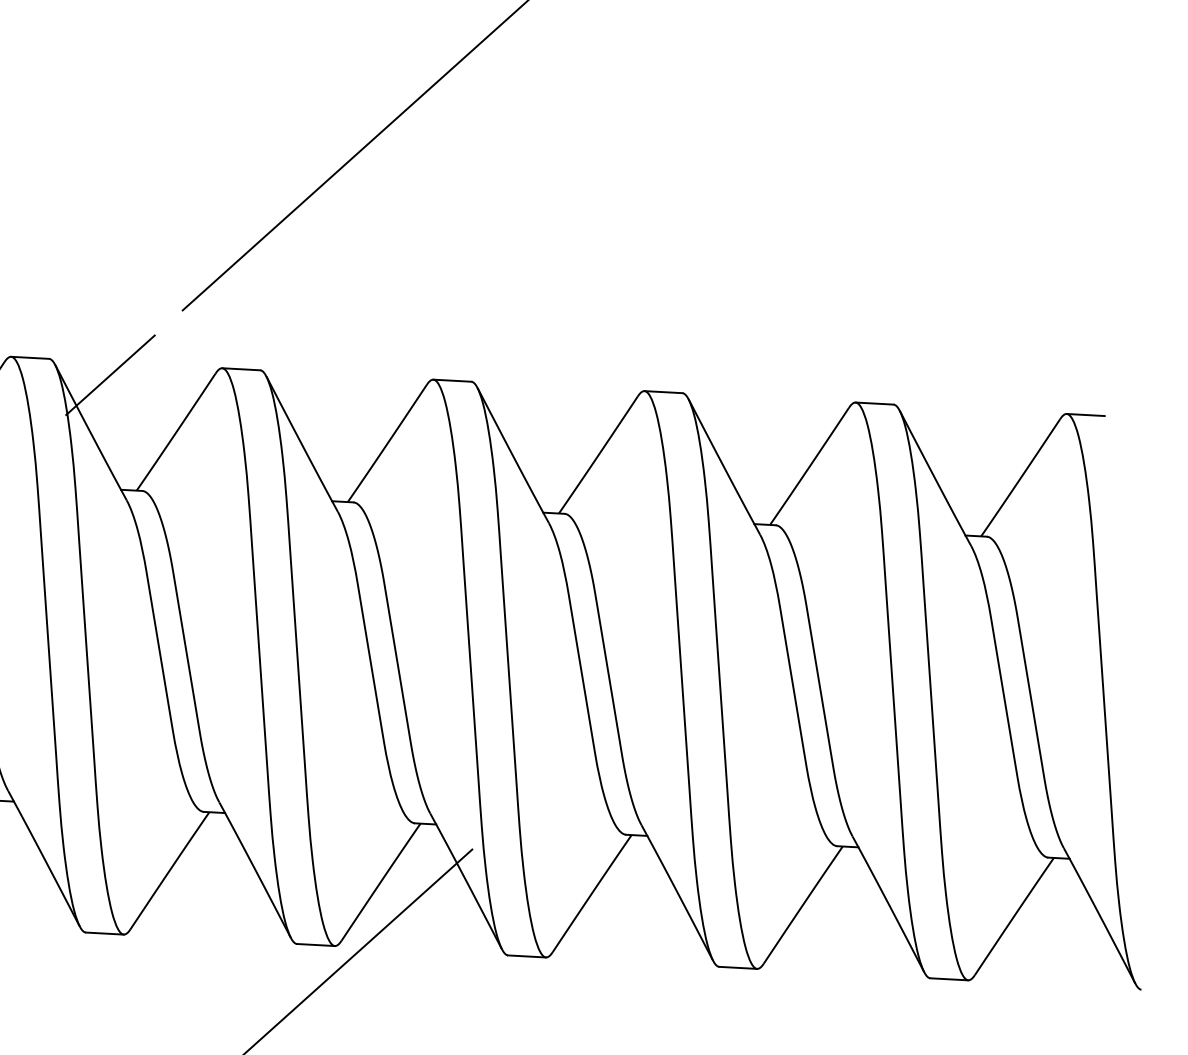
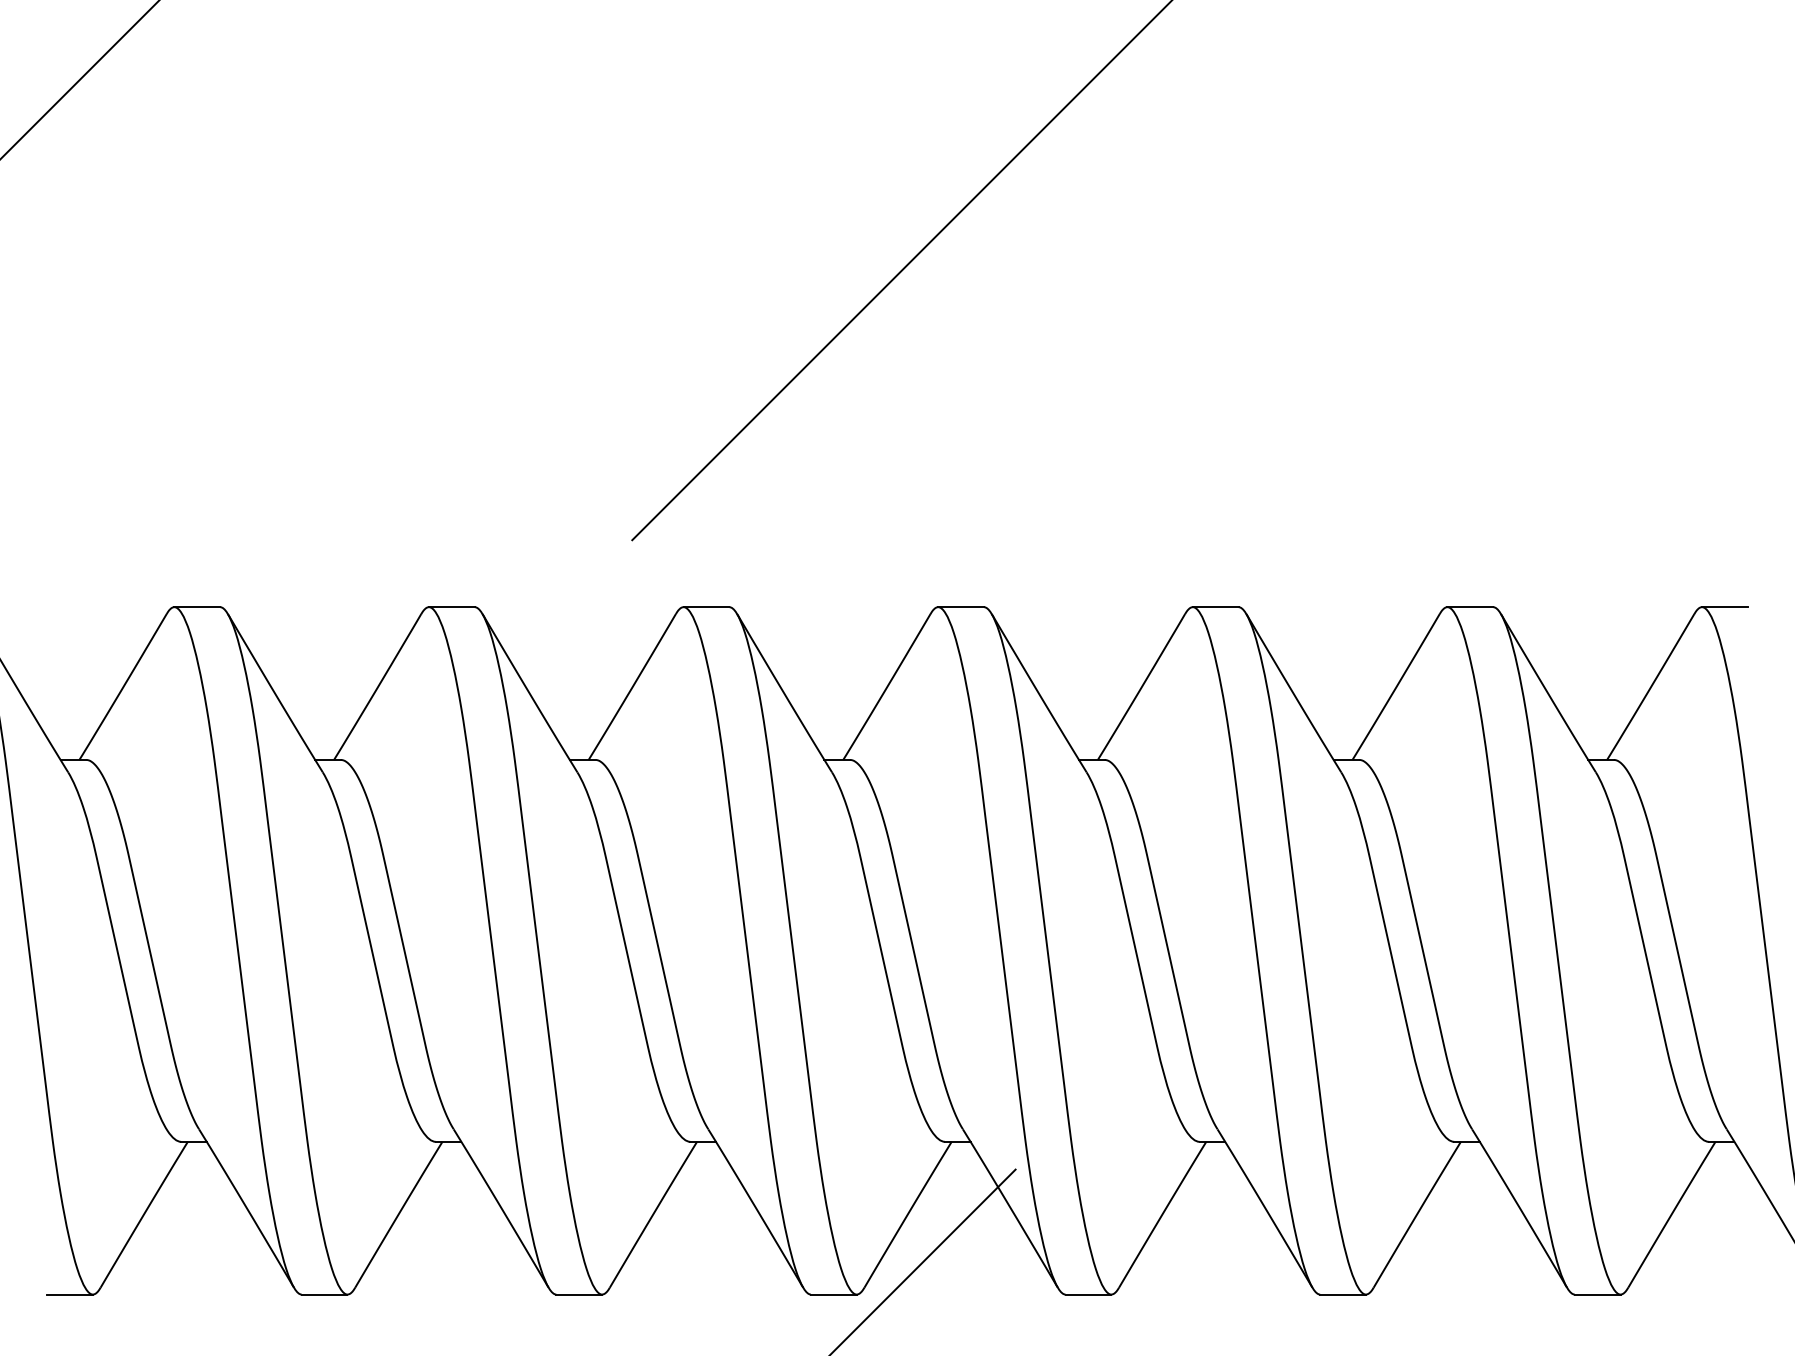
line: (110, 374) -> (549, 622), removed

